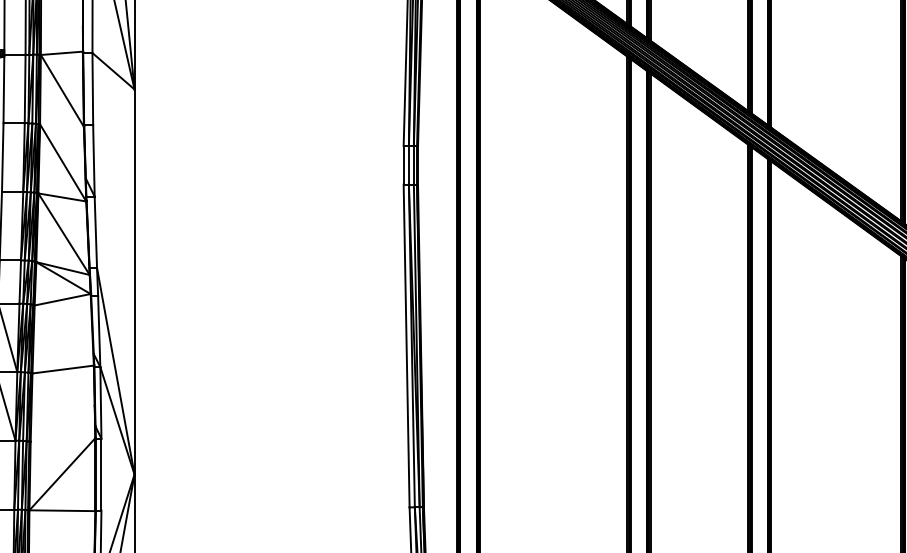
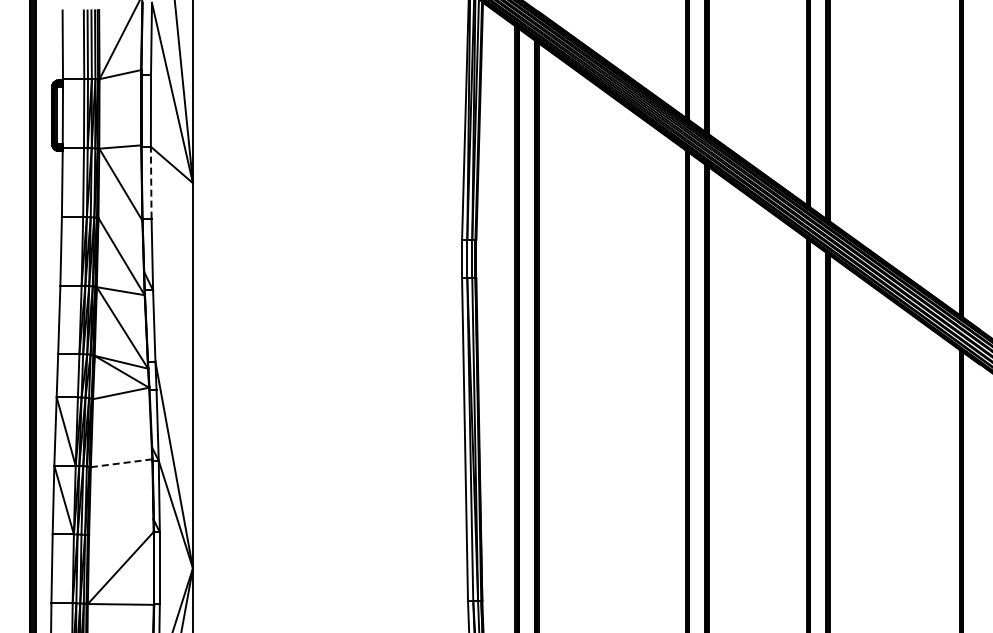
line: (93, 88) -> (151, 182), solid -> dashed
line: (63, 369) -> (121, 463), solid -> dashed

